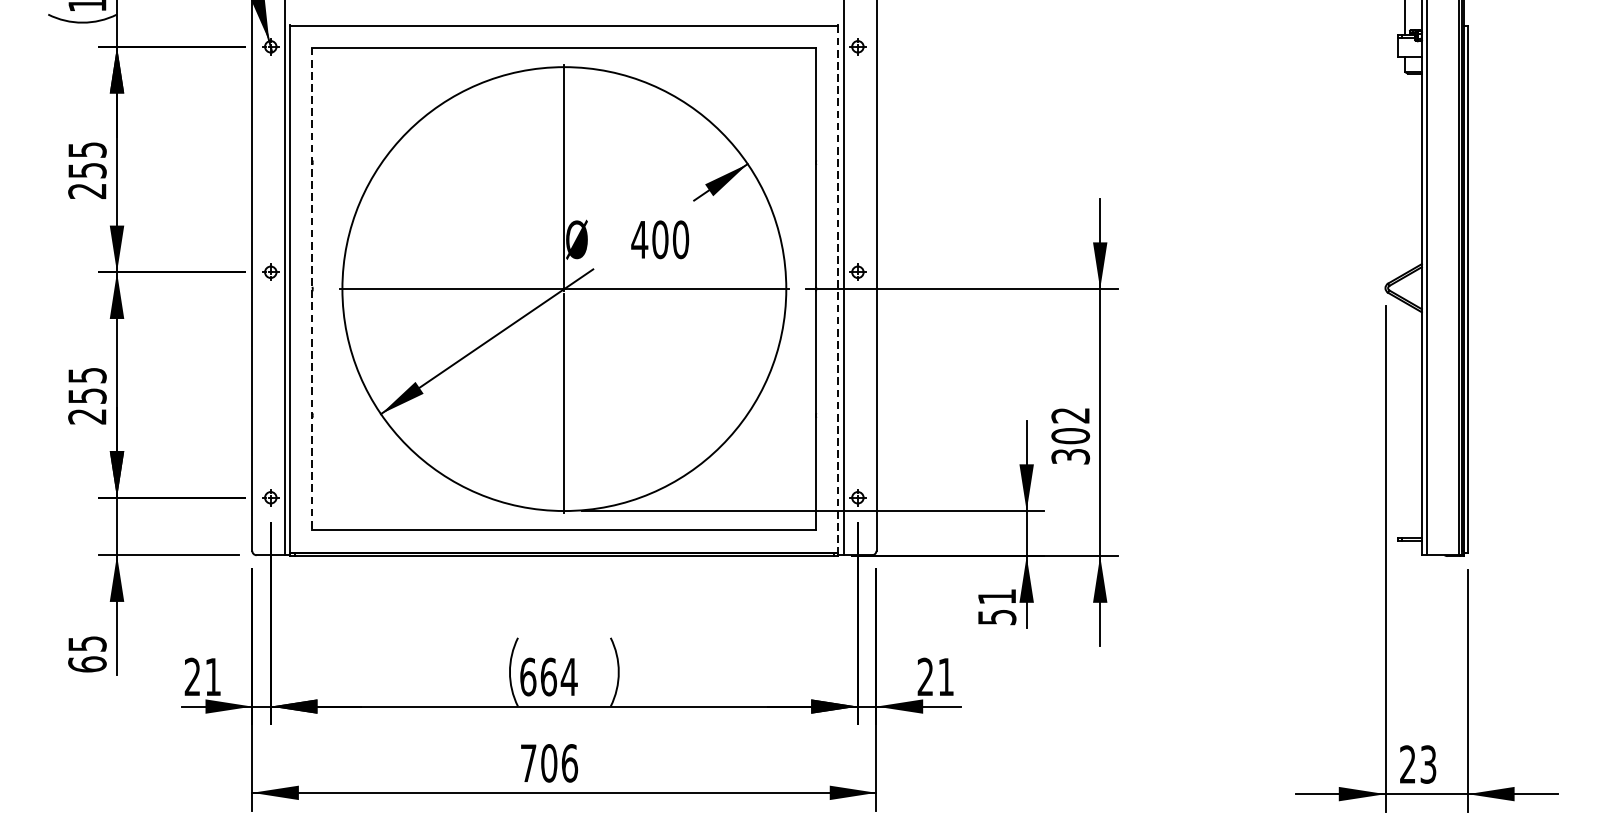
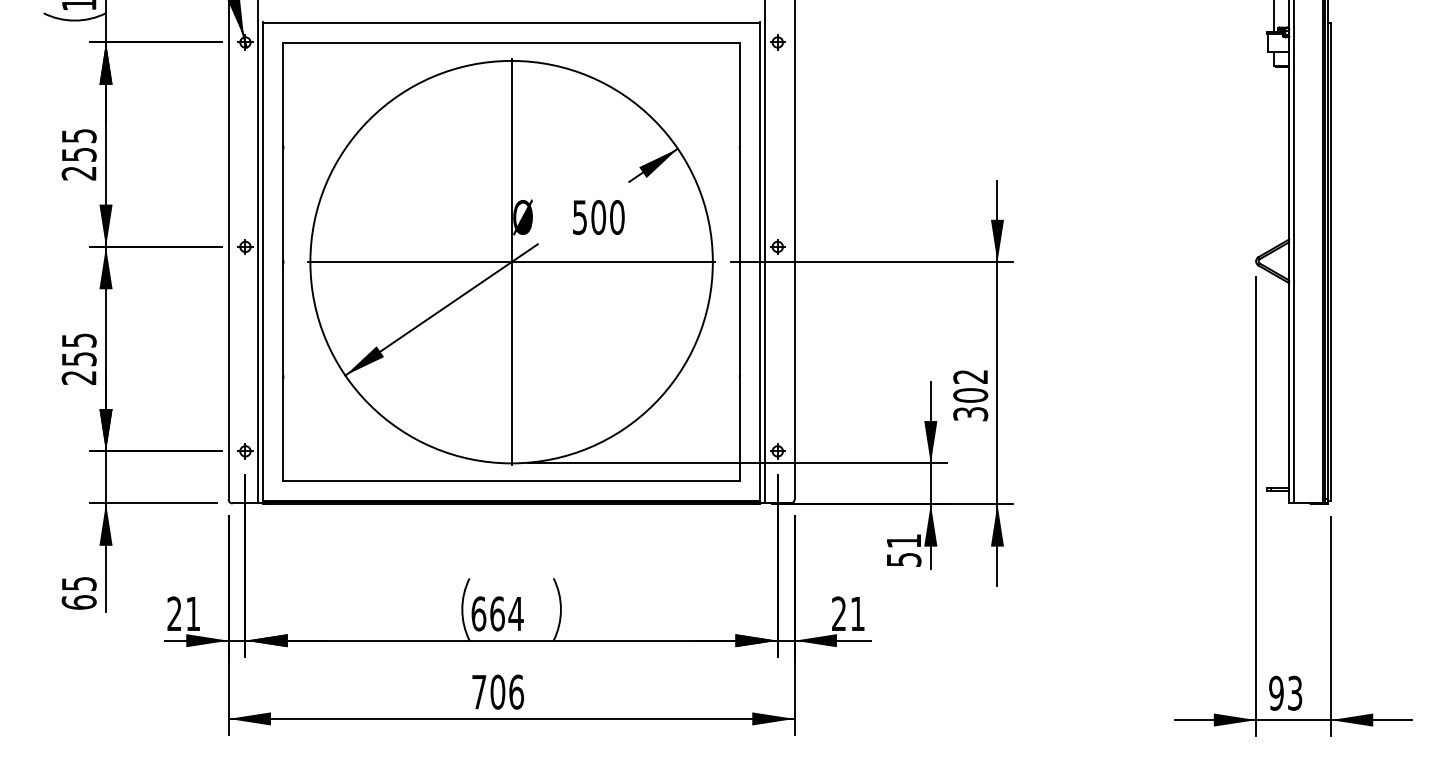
text: (639, 239) -> (579, 217), 400 -> 500
line: (312, 289) -> (283, 262), dashed -> solid
line: (838, 289) -> (760, 262), dashed -> solid
text: (1407, 763) -> (1276, 692), 23 -> 93

